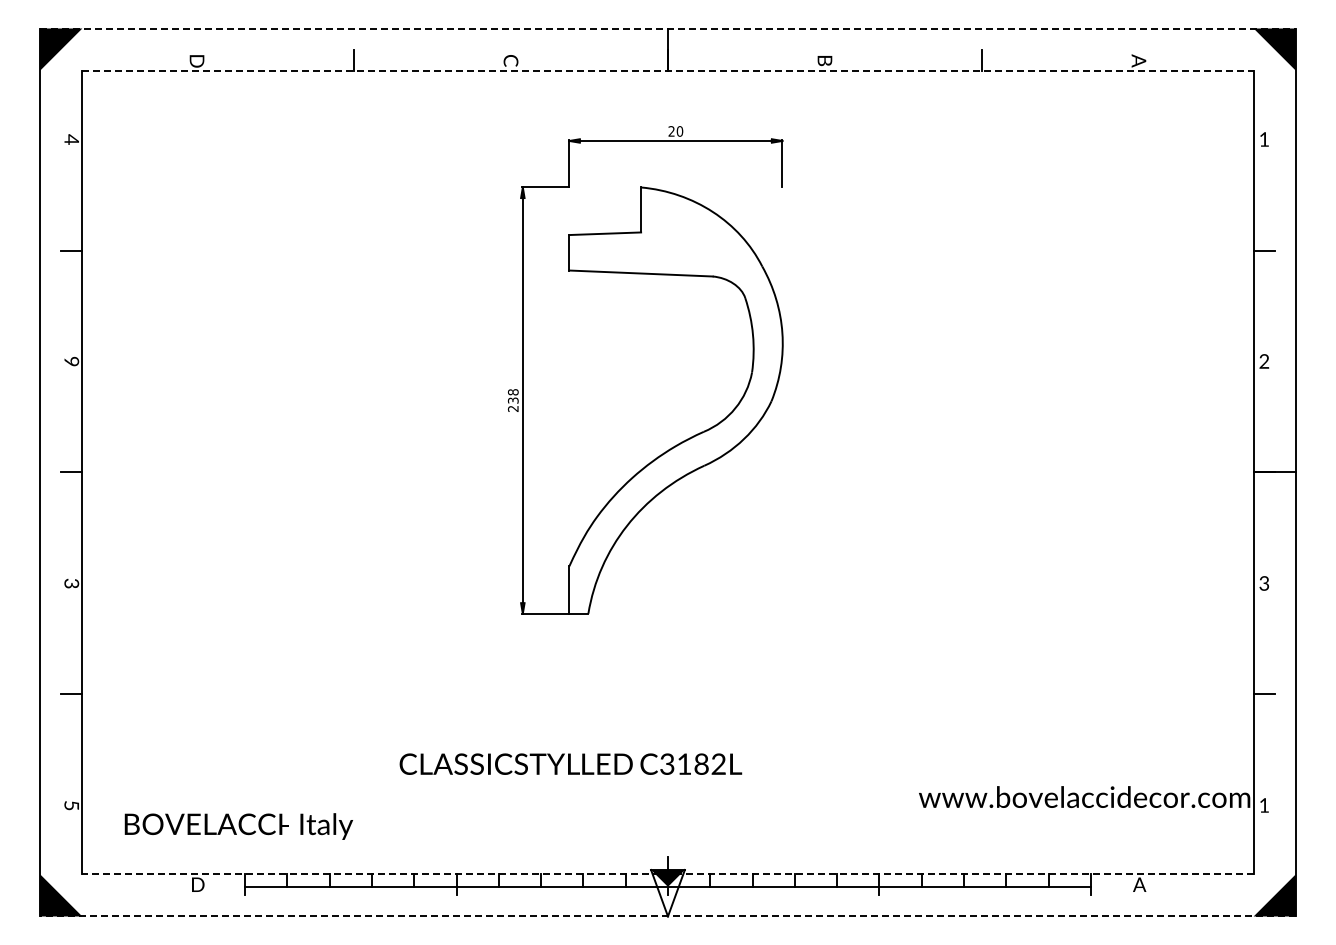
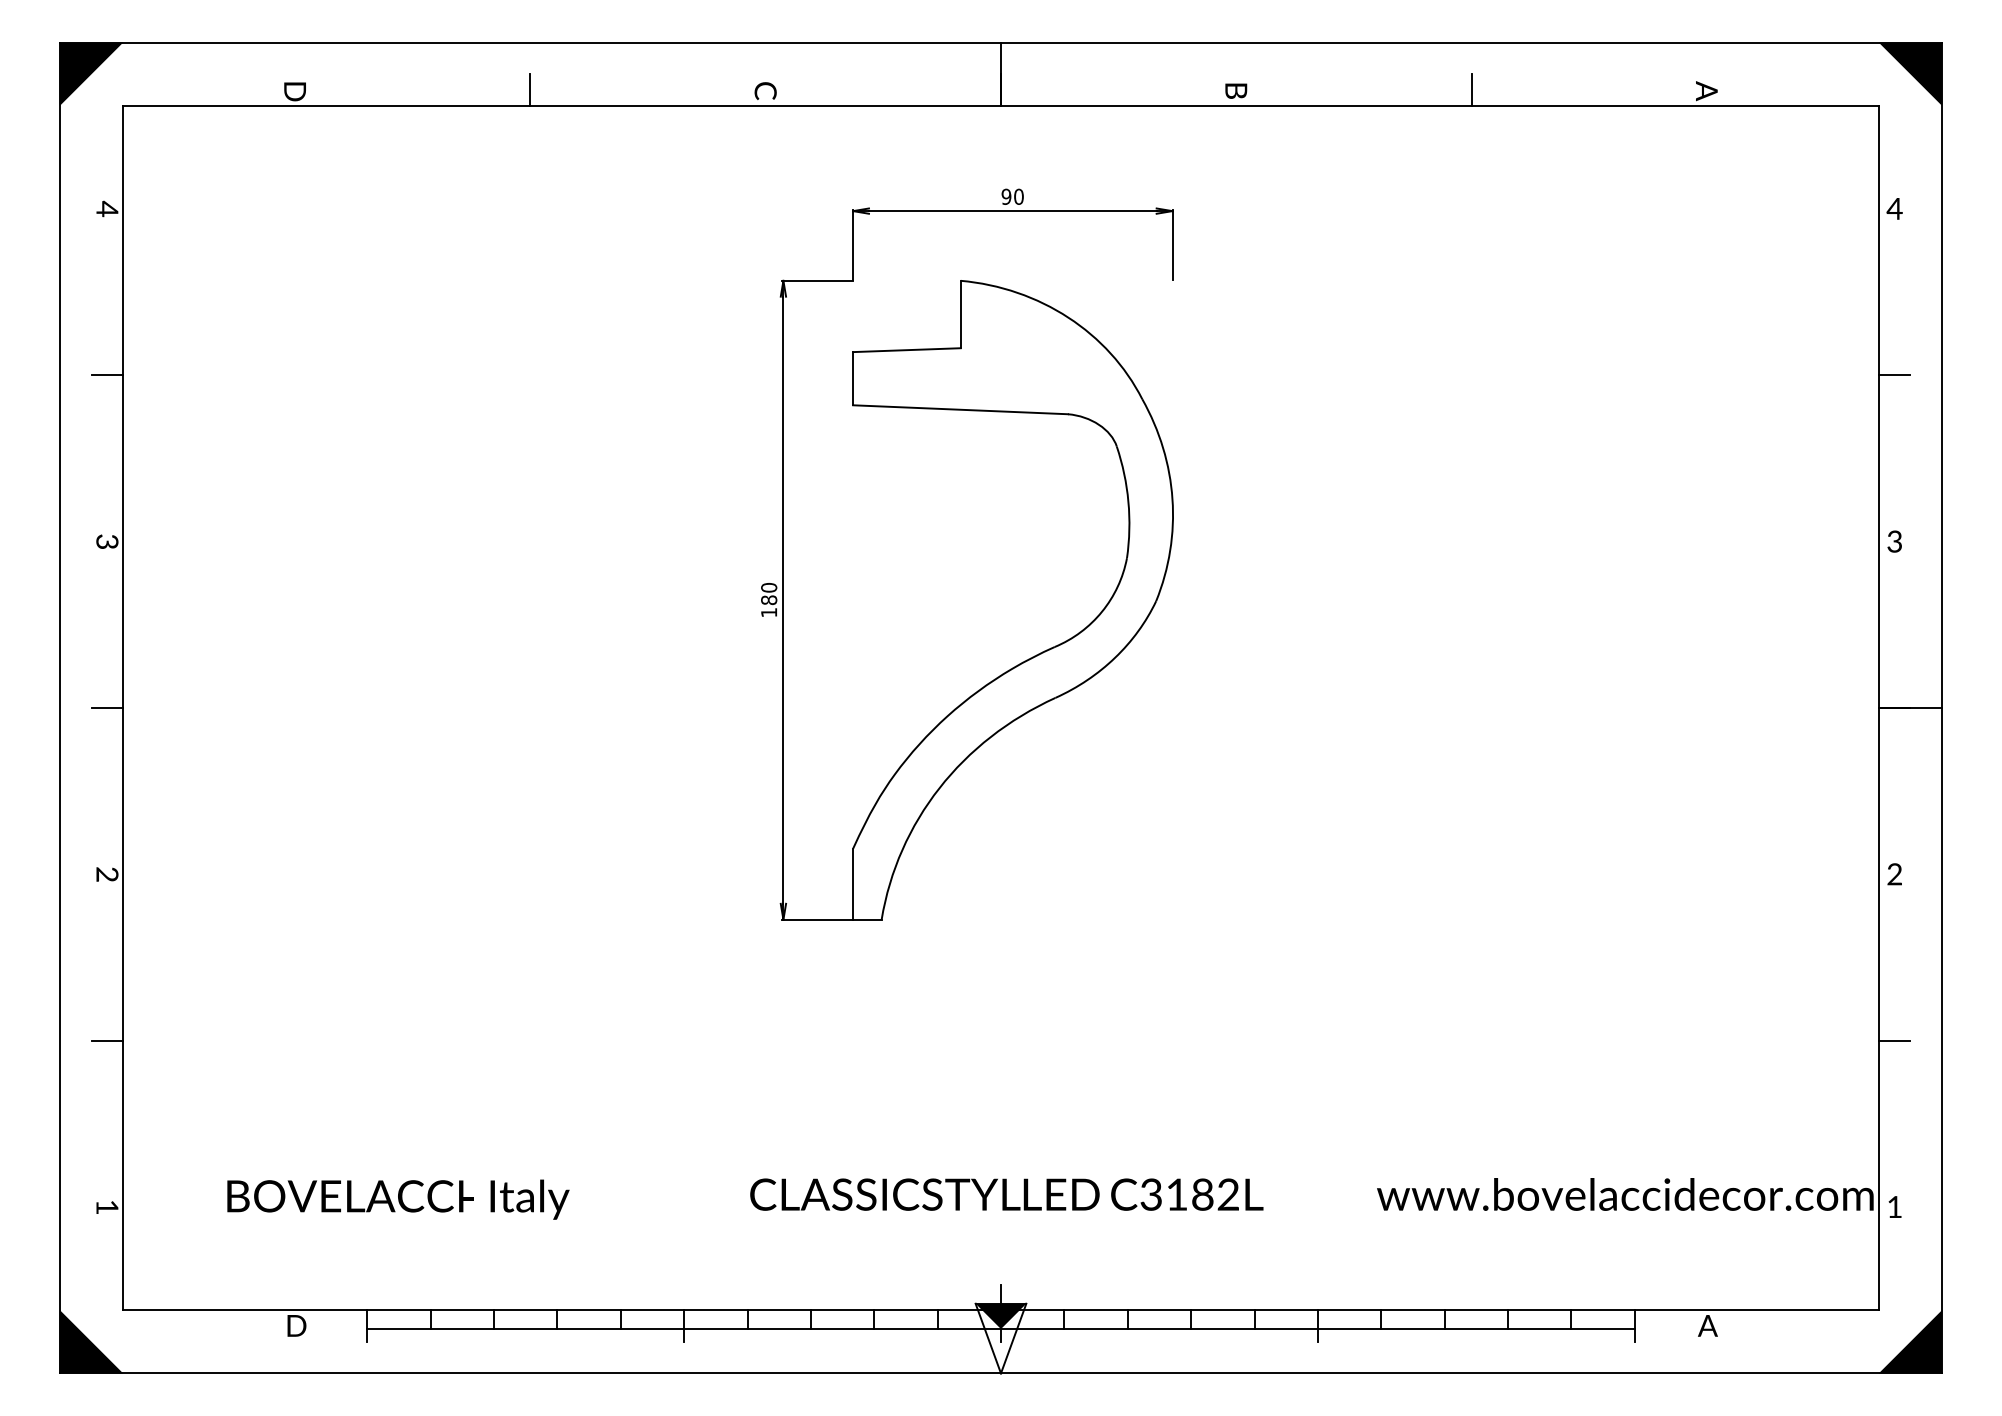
line: (668, 28) -> (1001, 42), dashed -> solid
line: (668, 70) -> (1001, 105), dashed -> solid
text: (671, 131) -> (1006, 196), 20 -> 90
text: (1263, 139) -> (1893, 208), 1 -> 4
text: (71, 361) -> (106, 541), 9 -> 3
text: (1264, 363) -> (1895, 544), 2 -> 3
text: (512, 400) -> (767, 600), 238 -> 180
text: (68, 583) -> (102, 874), 3 -> 2
text: (1264, 585) -> (1895, 877), 3 -> 2
text: (570, 763) -> (1006, 1193), moved
text: (71, 805) -> (106, 1207), 5 -> 1
text: (238, 826) -> (397, 1199), moved
line: (668, 874) -> (1001, 1310), dashed -> solid
line: (668, 916) -> (1001, 1373), dashed -> solid

